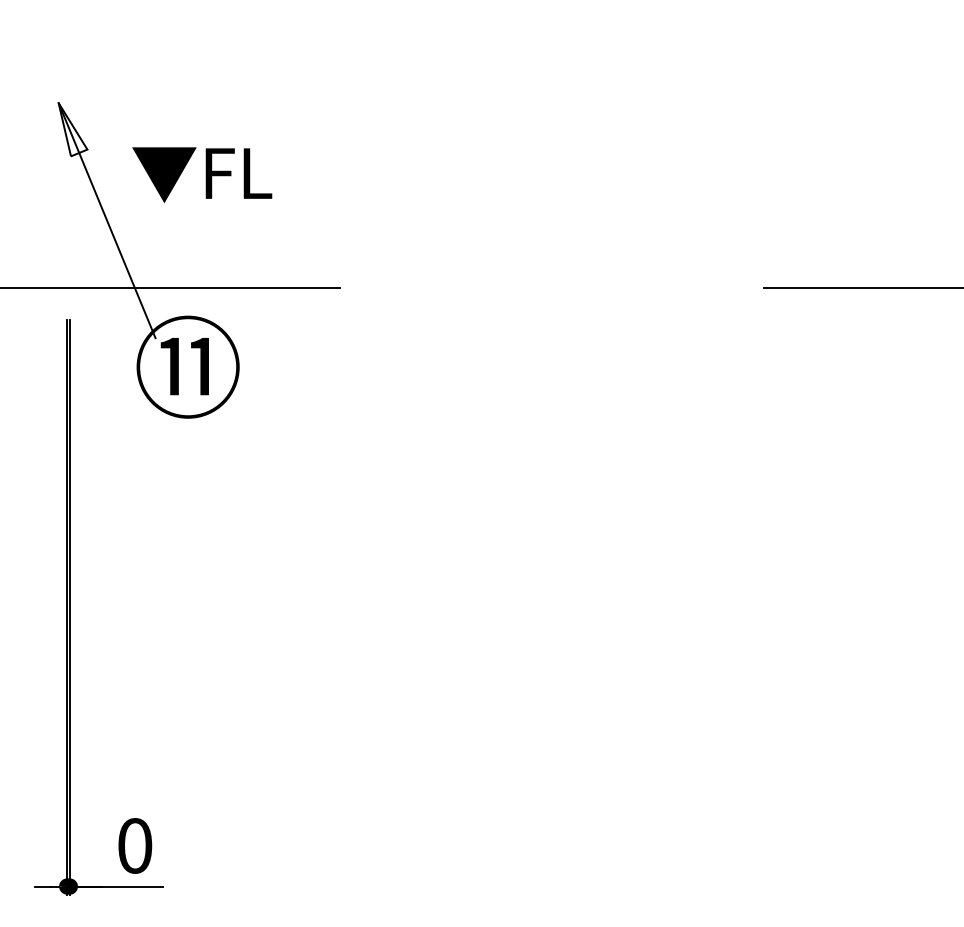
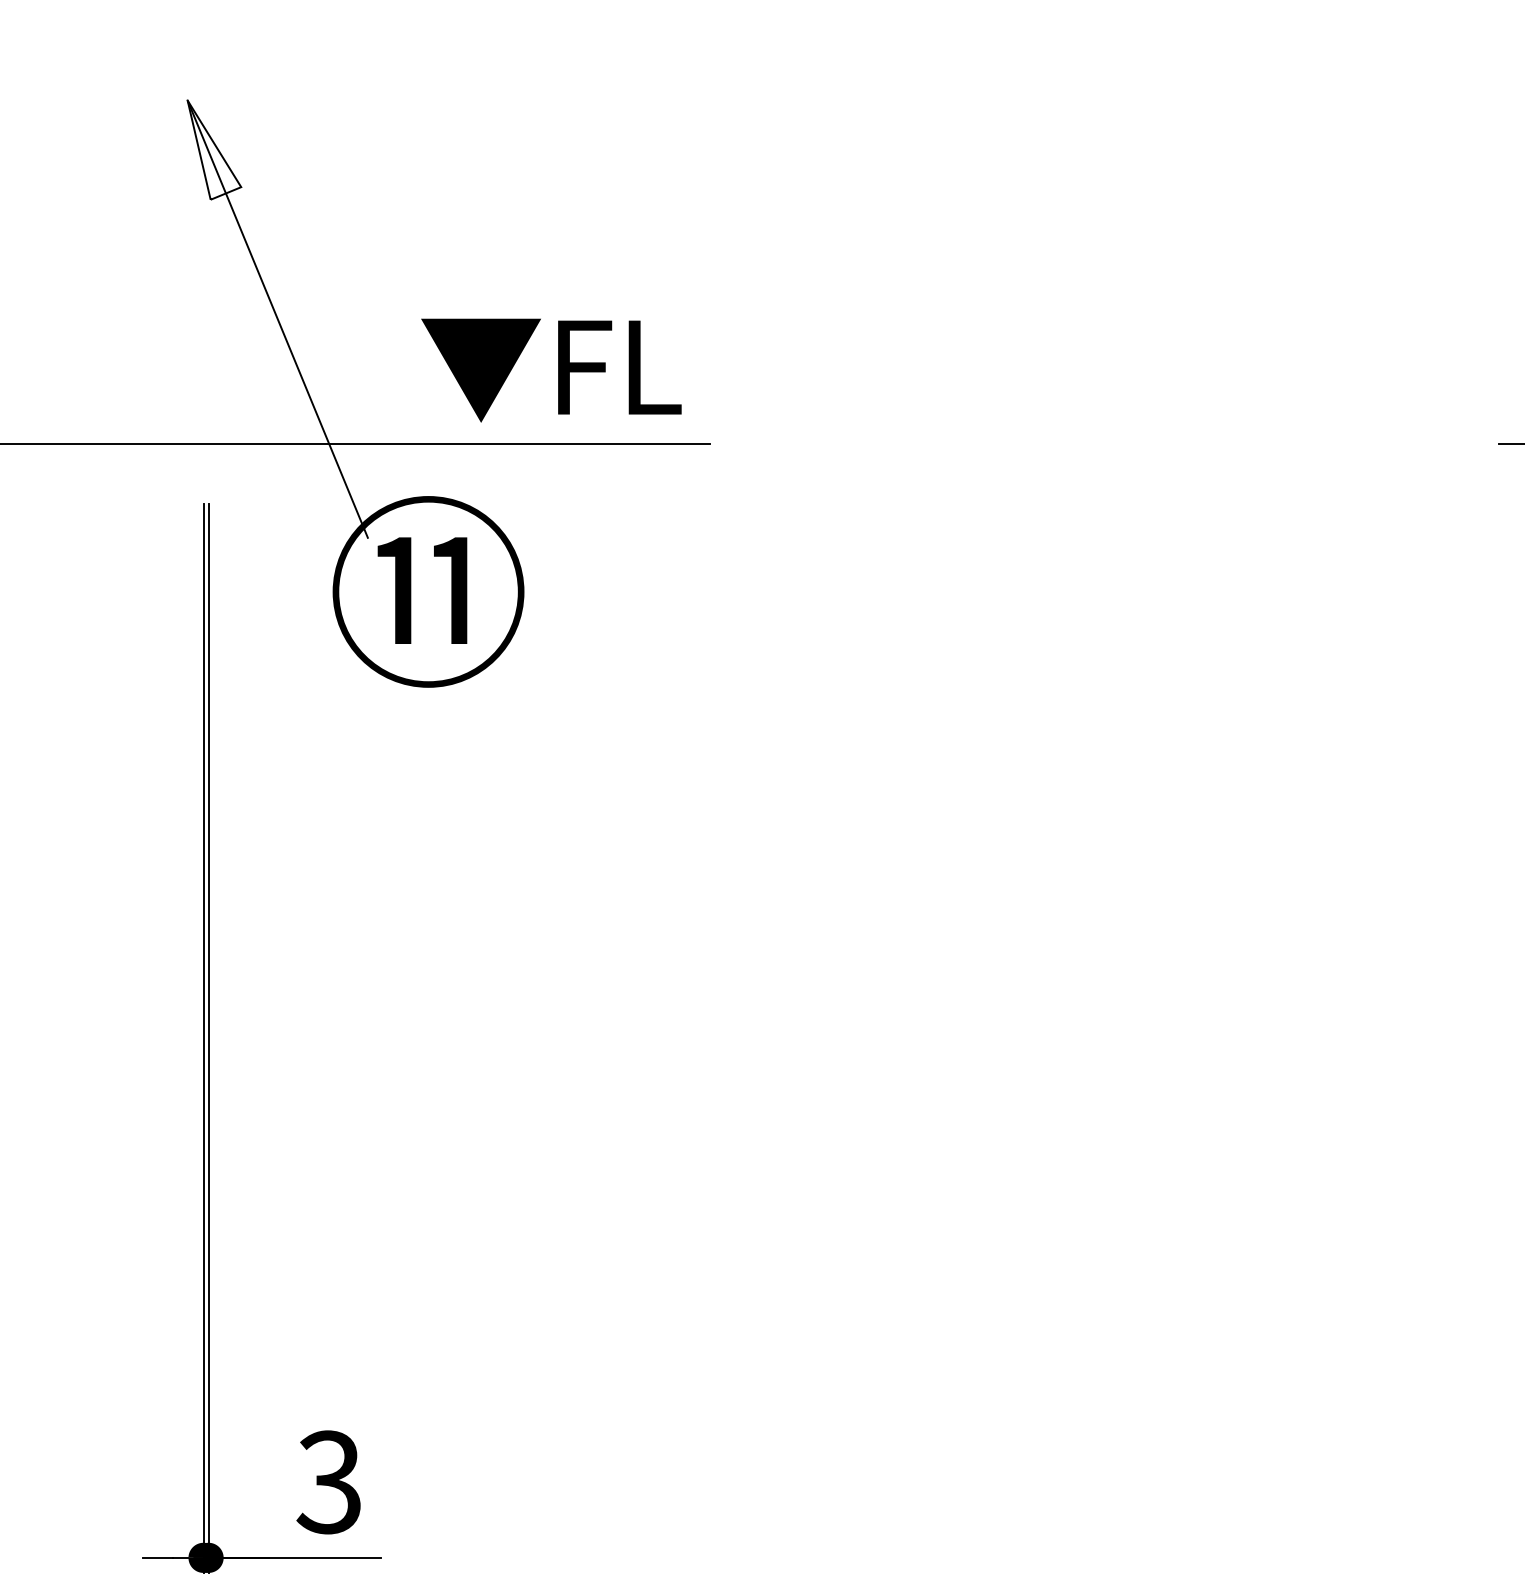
text: (202, 174) -> (551, 369), moved
text: (134, 845) -> (328, 1481), 0 -> 3

